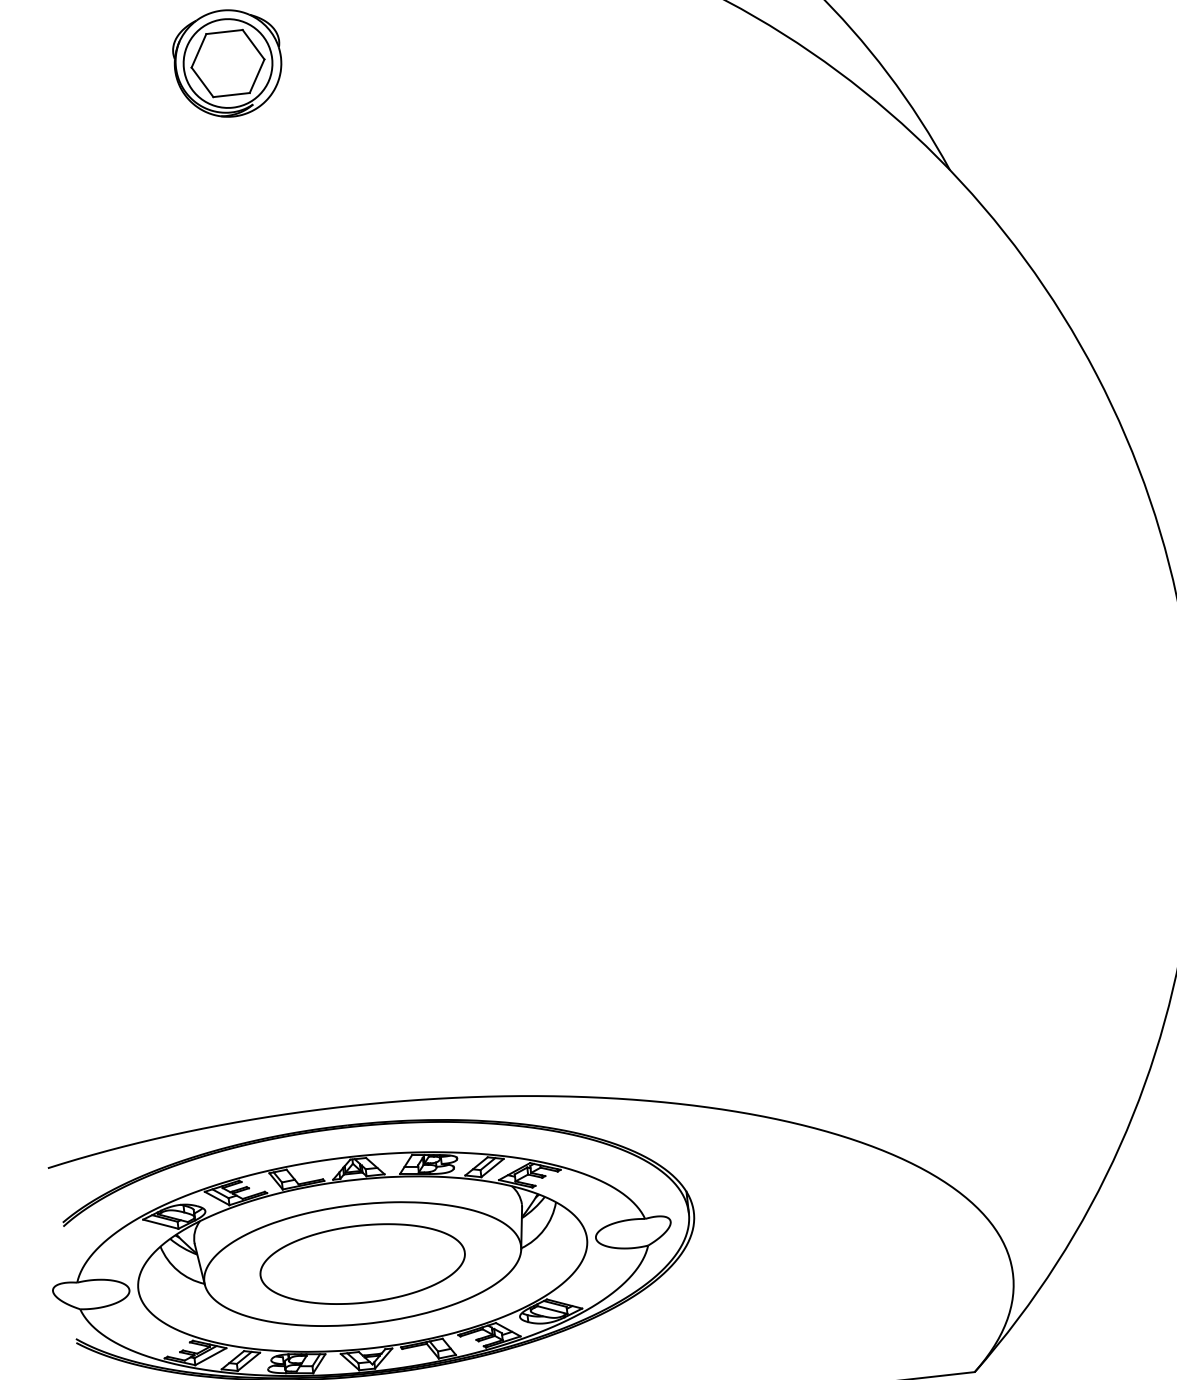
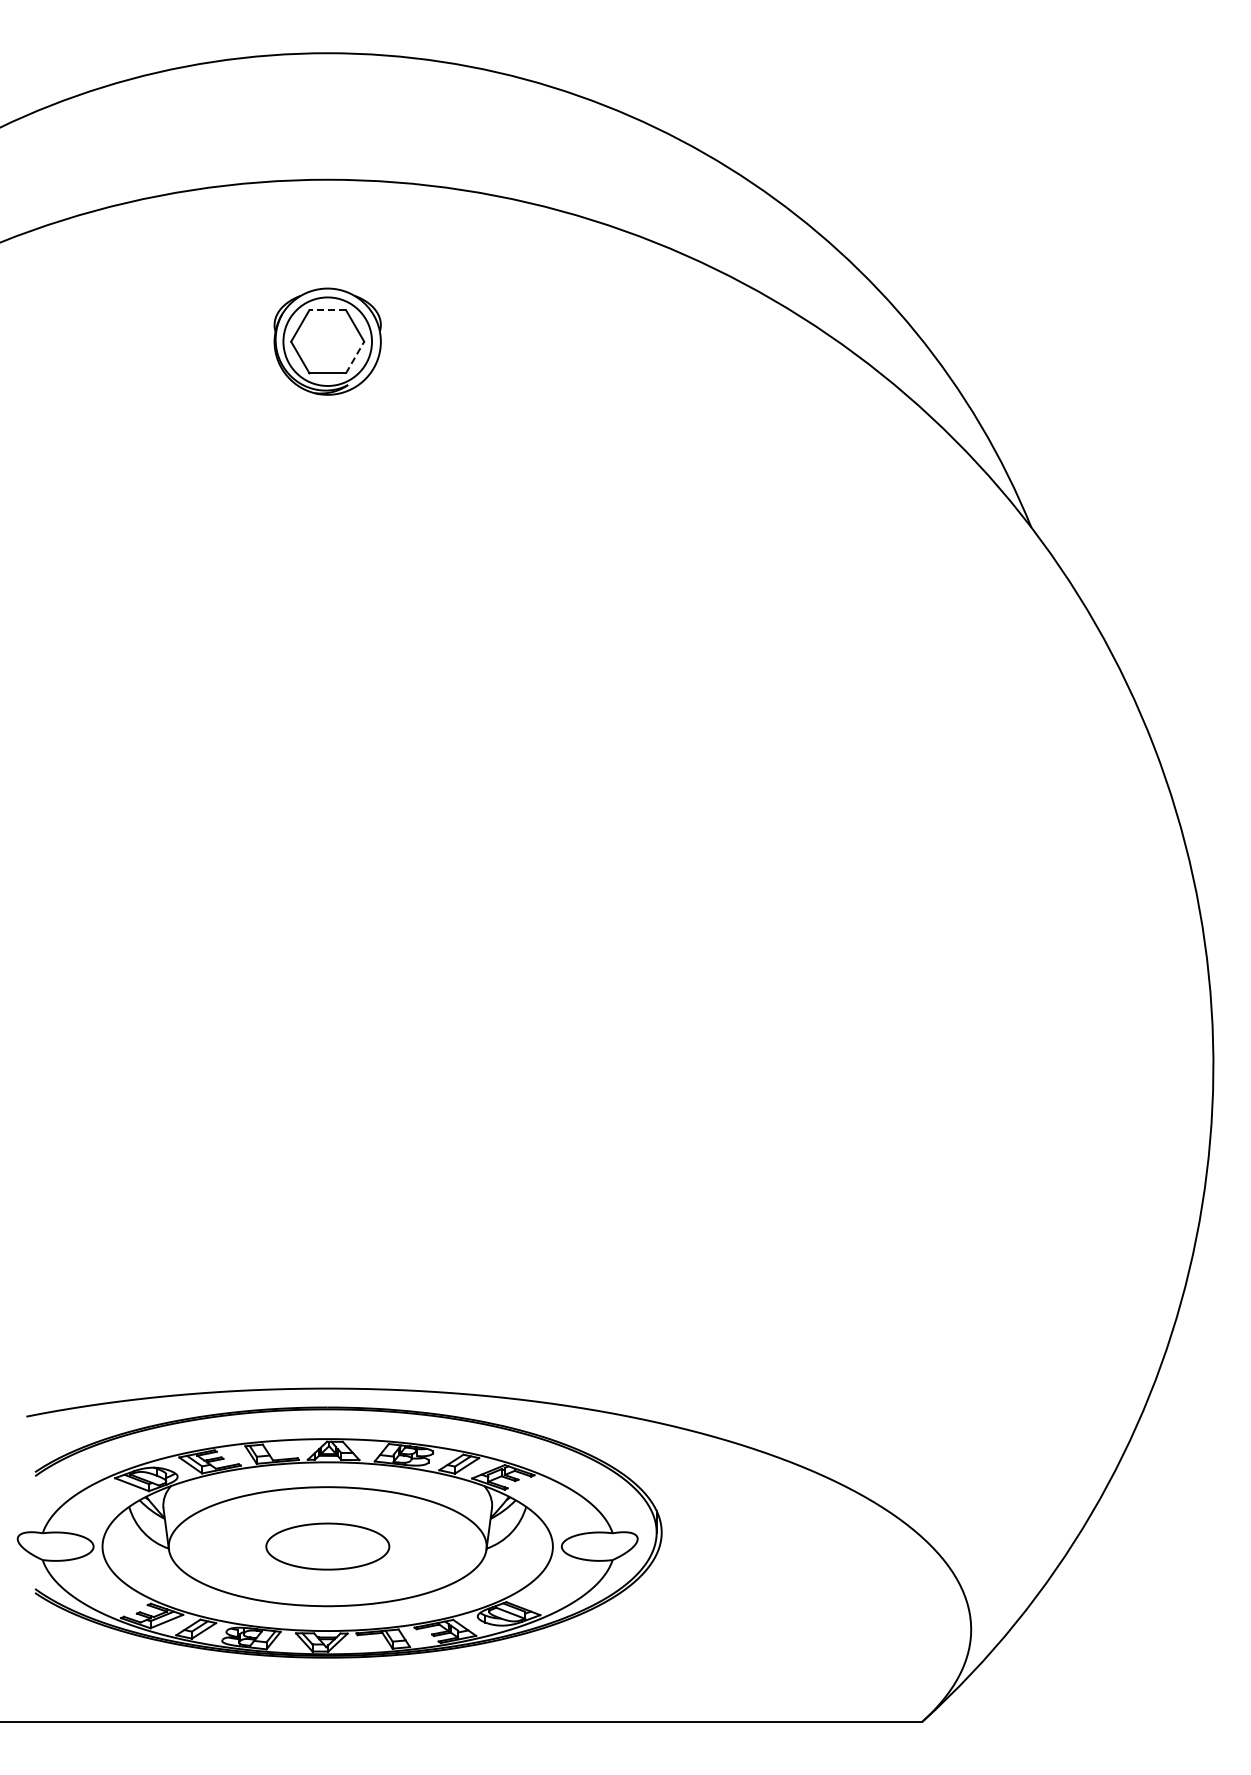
line: (224, 32) -> (327, 310), solid -> dashed
line: (257, 76) -> (355, 357), solid -> dashed
part: (362, 1263) -> (327, 1546), size x0.6

